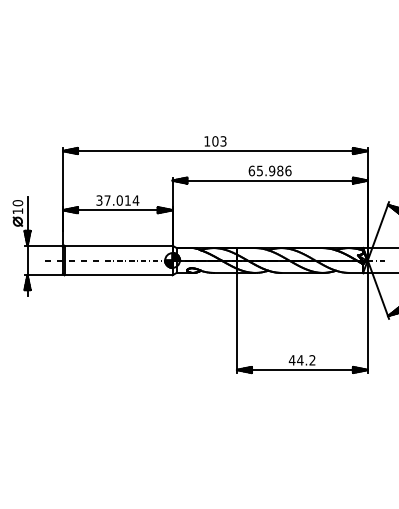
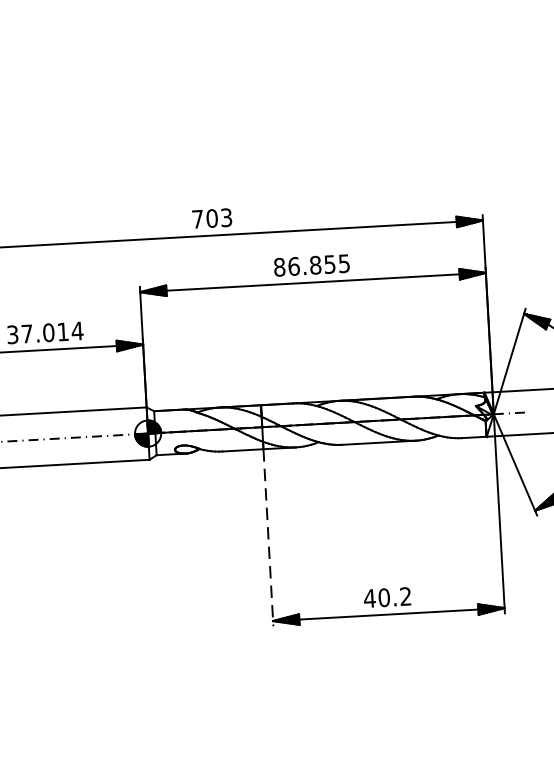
text: (207, 141) -> (198, 219), 103 -> 703
text: (269, 170) -> (310, 264), 65.986 -> 86.855
line: (237, 323) -> (269, 538), solid -> dashed
text: (300, 360) -> (384, 597), 44.2 -> 40.2

